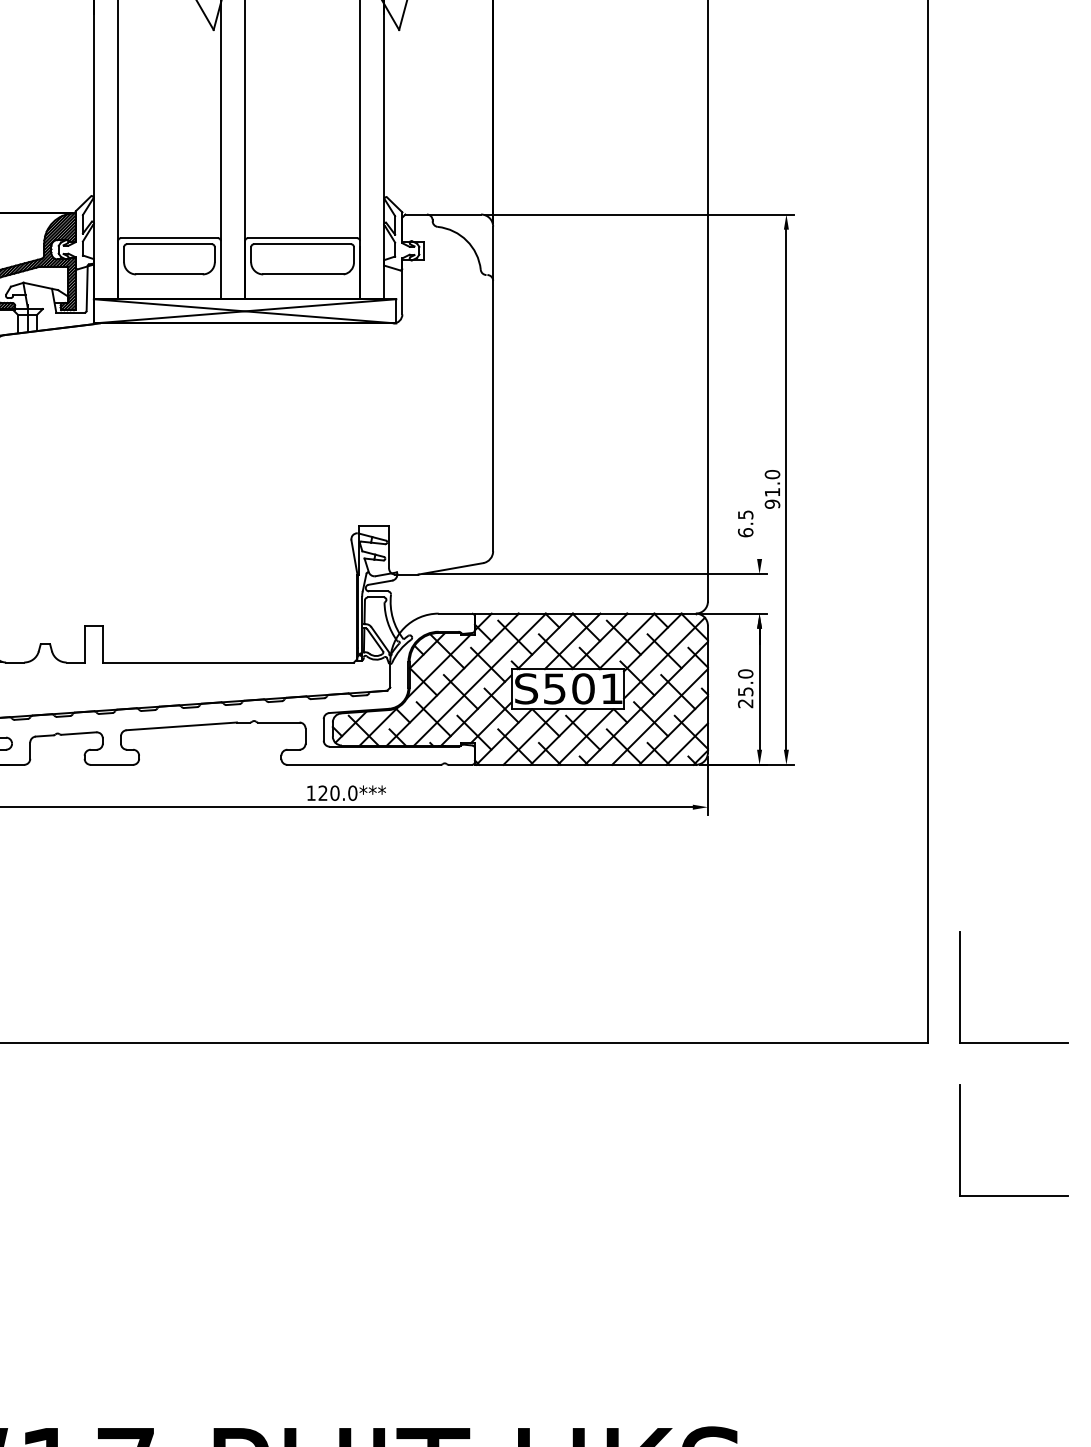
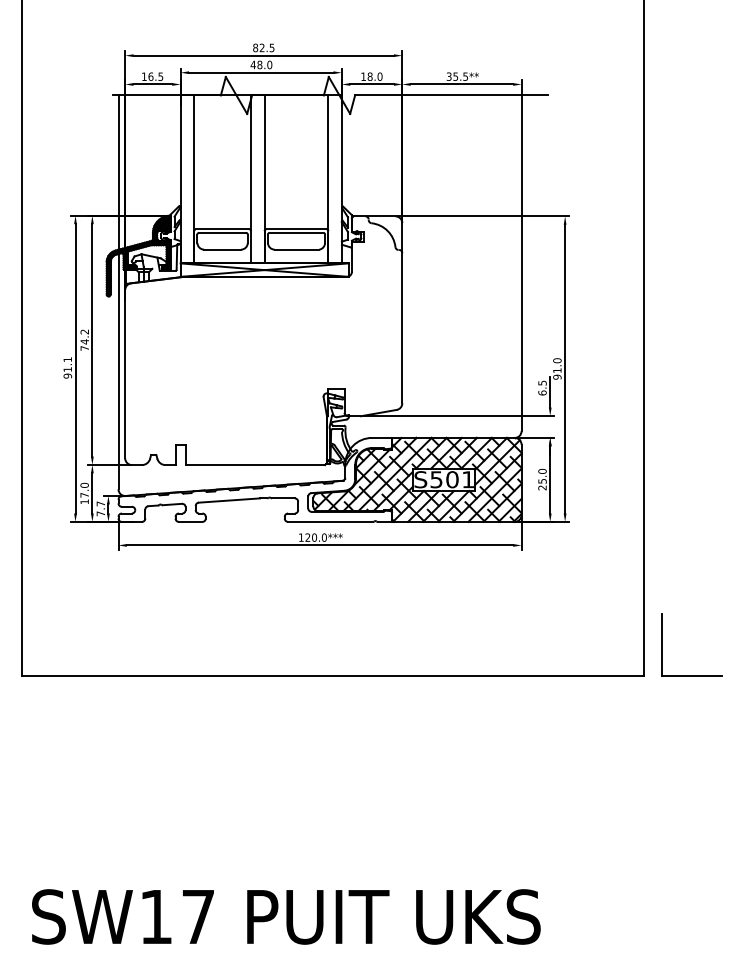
line: (760, 531) -> (550, 392), added
part: (961, 1138) -> (662, 729), removed

